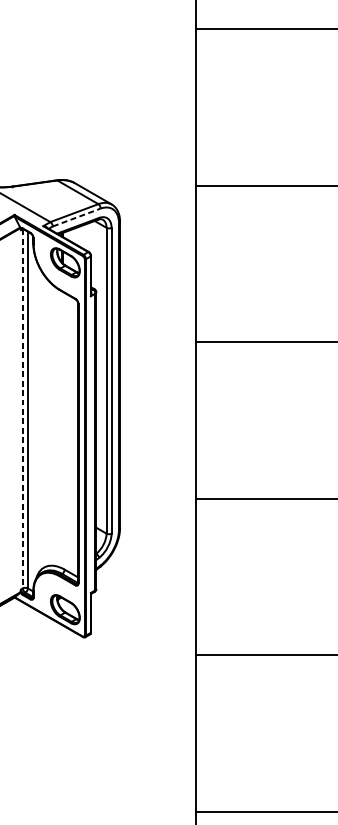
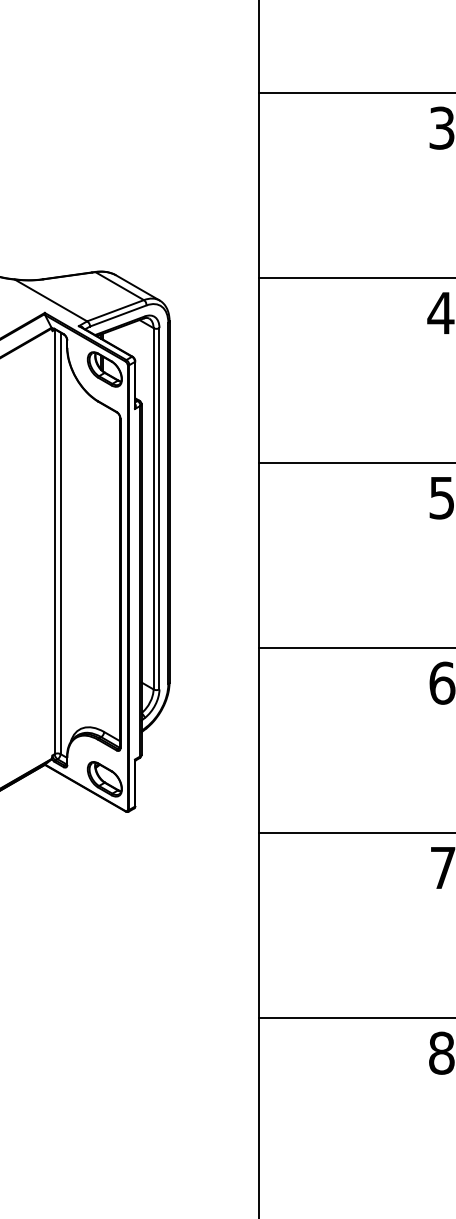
line: (76, 217) -> (118, 315), dashed -> solid
line: (22, 409) -> (54, 542), dashed -> solid

